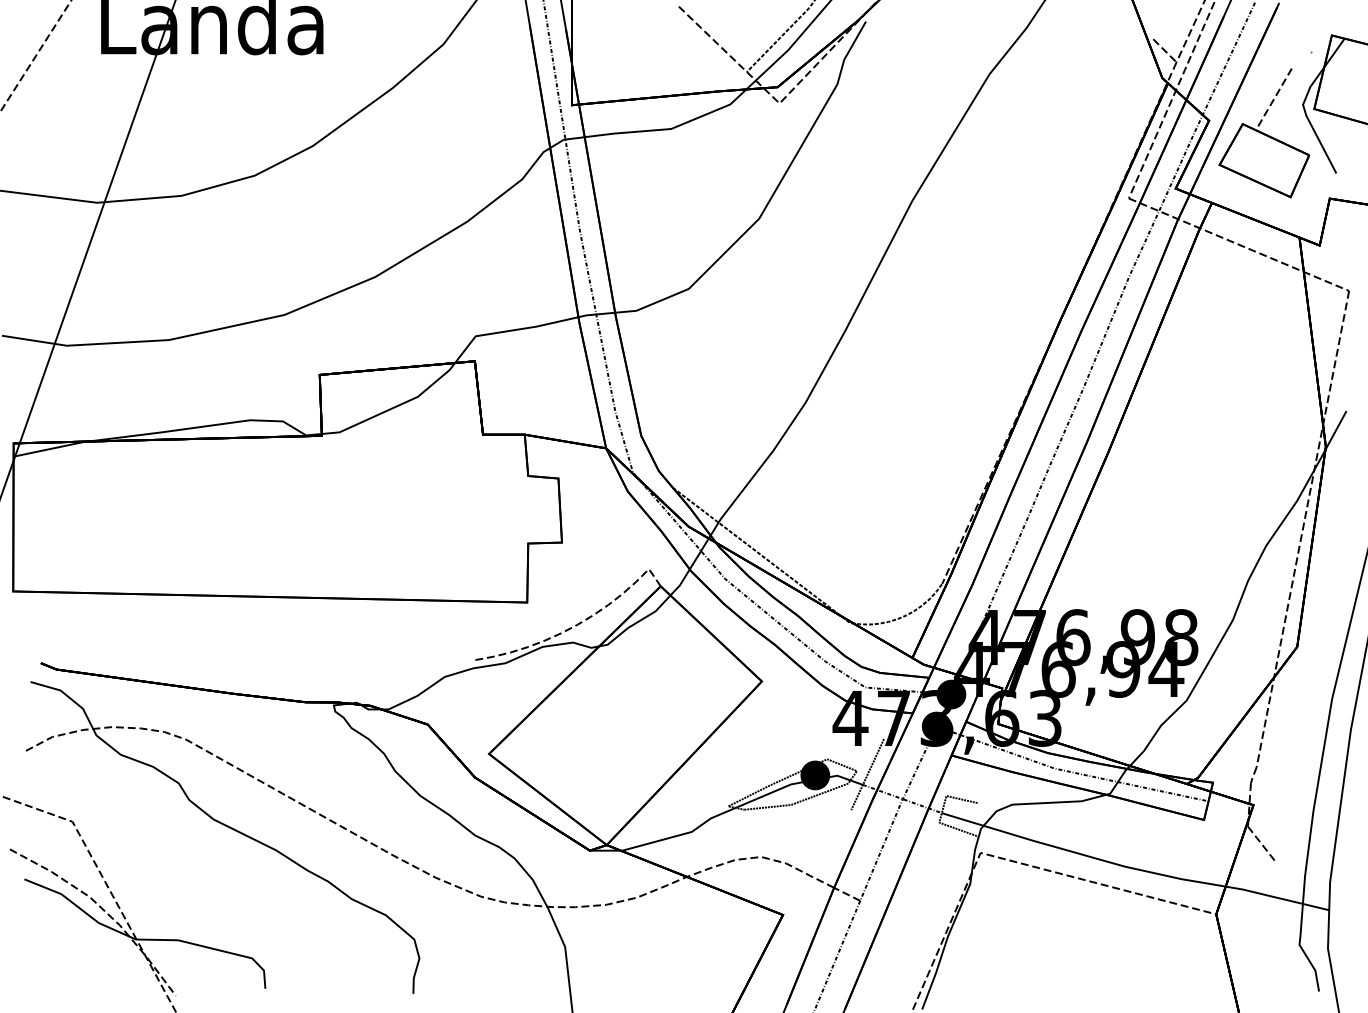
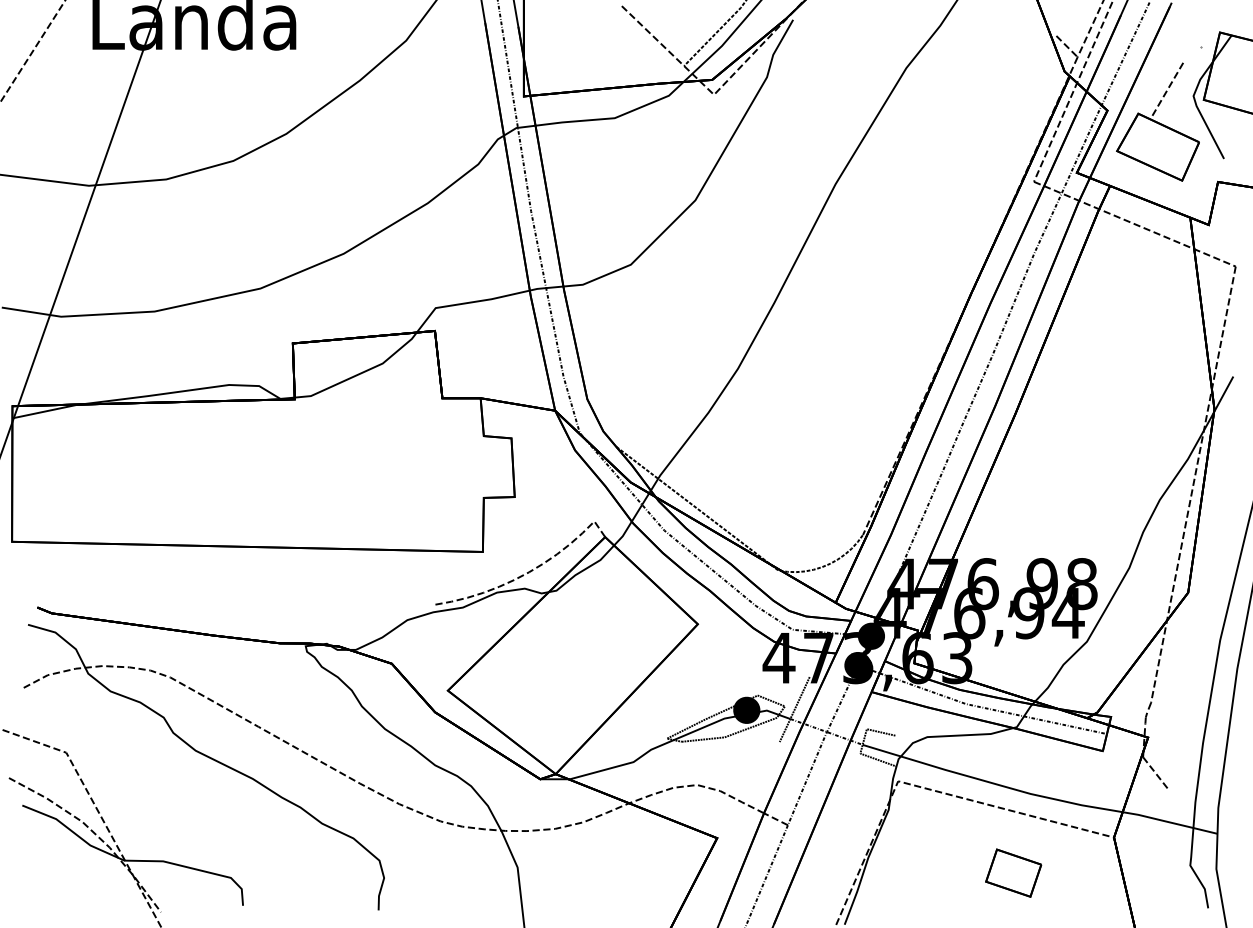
part: (1106, 952) -> (1013, 872), added

